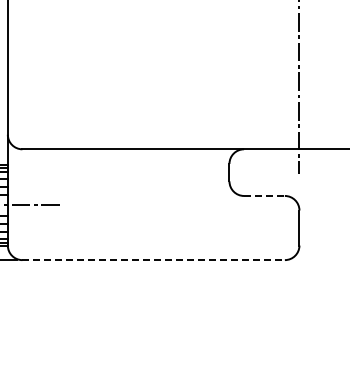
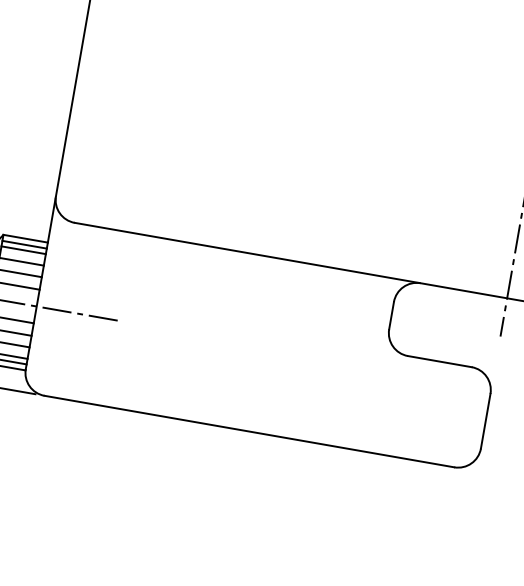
line: (264, 195) -> (440, 360), dashed -> solid
line: (154, 260) -> (250, 432), dashed -> solid

